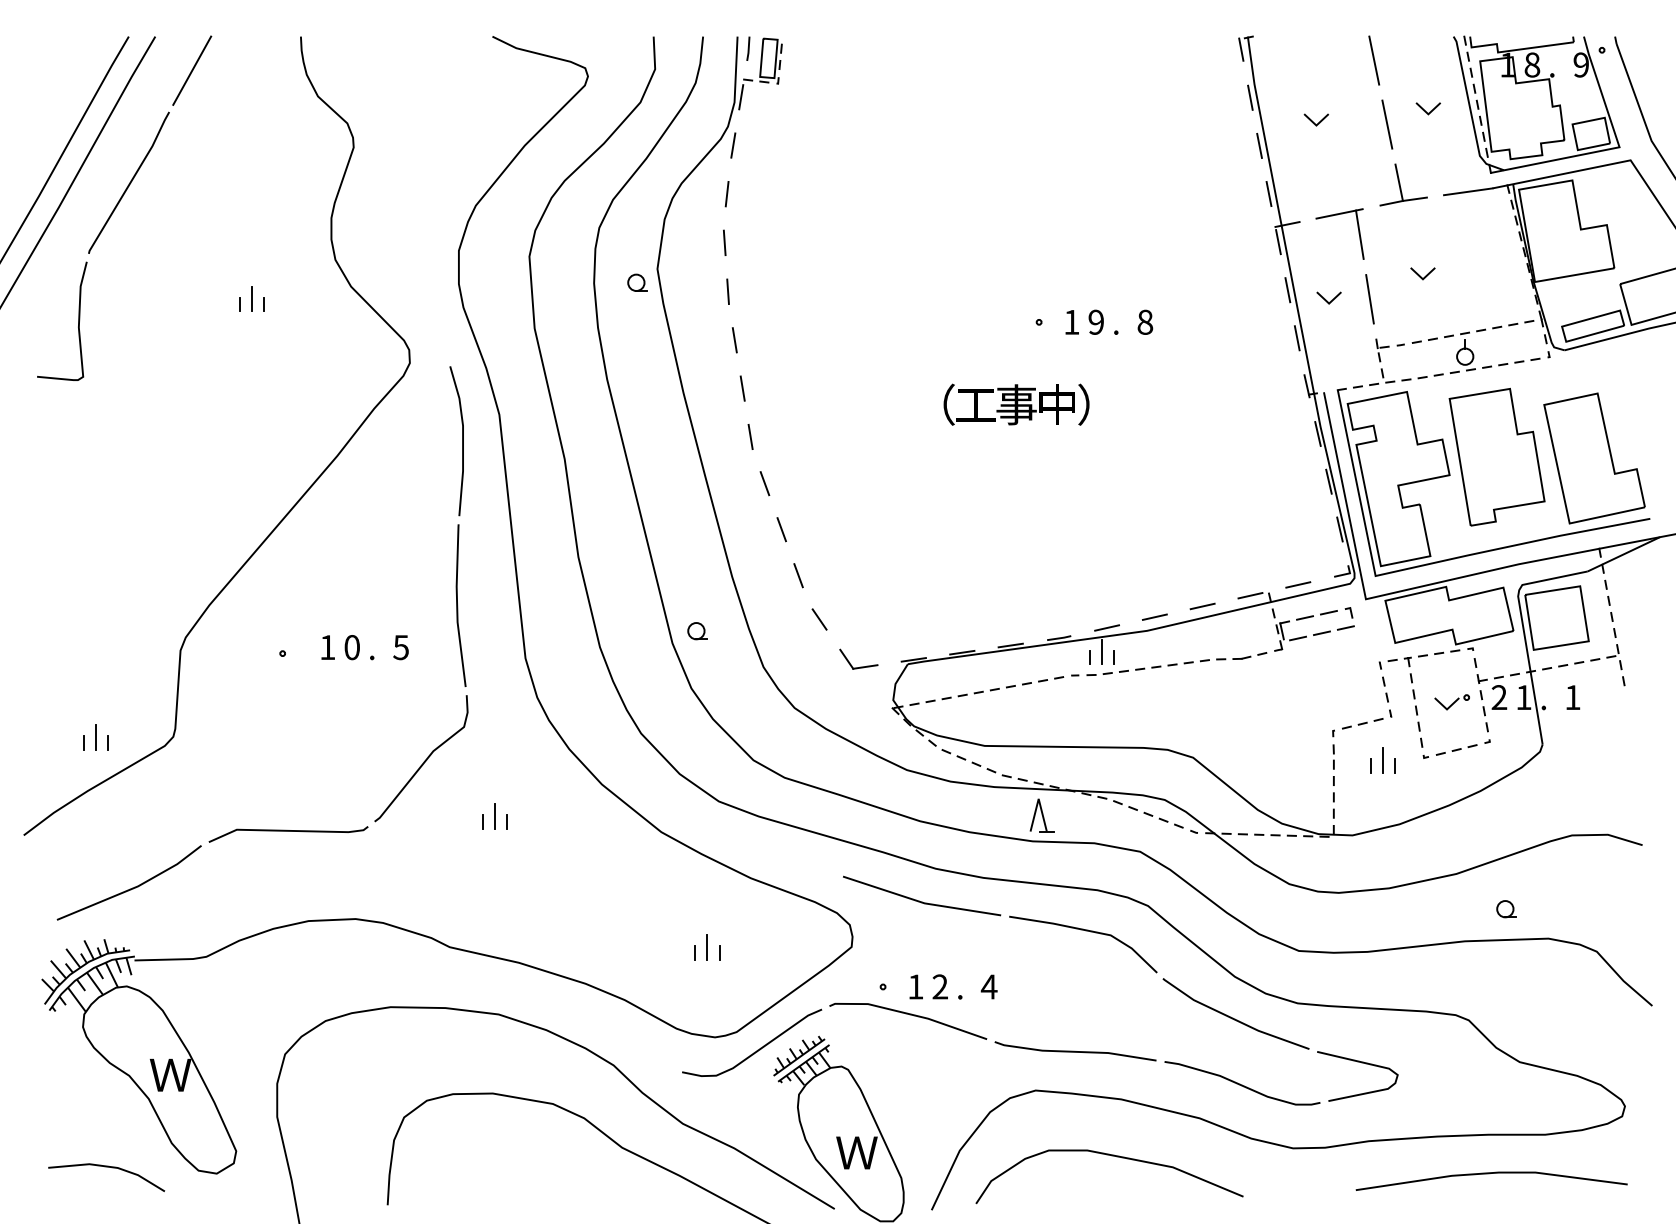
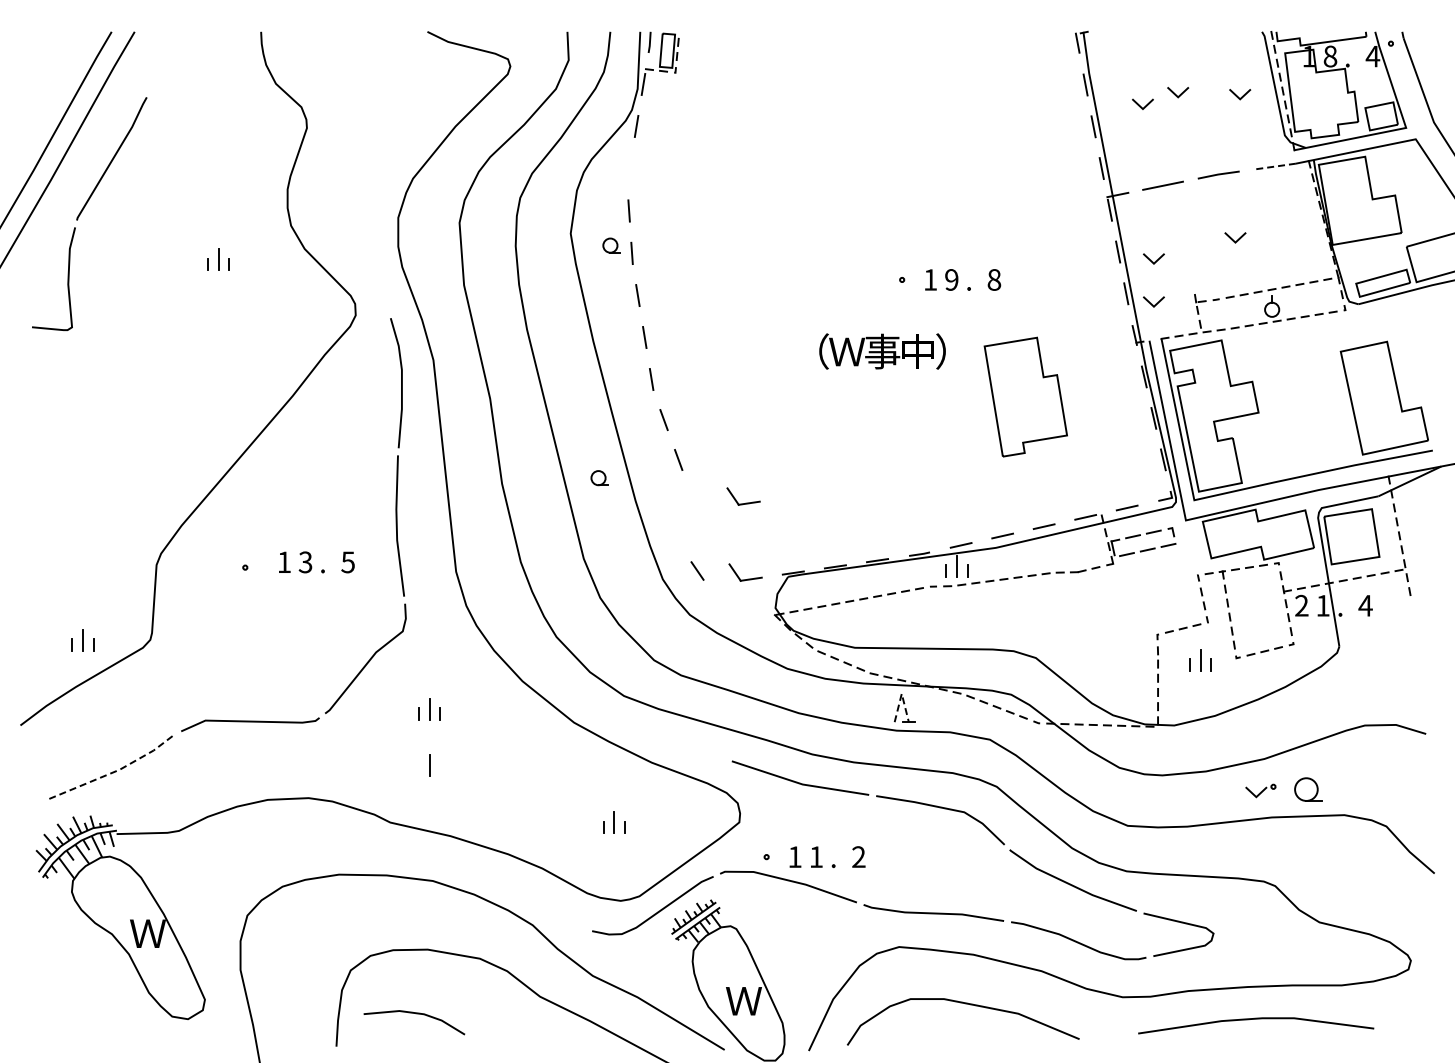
line: (1373, 60) -> (1192, 52), removed
text: (1580, 64) -> (1372, 56), 9 -> 4
line: (191, 70) -> (166, 61), removed
line: (1359, 107) -> (1180, 93), added
line: (1387, 124) -> (1204, 108), removed
line: (1398, 182) -> (1214, 158), removed
line: (1467, 191) -> (1274, 166), solid -> dashed
line: (727, 193) -> (631, 168), removed
line: (1359, 234) -> (1180, 203), removed
part: (637, 282) -> (611, 245), moved
line: (1370, 298) -> (1189, 259), removed
line: (1326, 349) -> (1151, 303), added
text: (976, 404) -> (847, 351), 工 -> Ｗ
part: (1496, 456) -> (1025, 396), moved
line: (797, 575) -> (692, 499), removed
part: (858, 578) -> (745, 502), added
line: (819, 618) -> (697, 570), moved
part: (697, 631) -> (599, 478), moved
text: (352, 647) -> (305, 562), 0 -> 3
text: (1572, 697) -> (1365, 605), 1 -> 4
part: (1451, 701) -> (1260, 790), moved
line: (1038, 798) -> (901, 693), solid -> dashed
line: (494, 881) -> (429, 765), added
line: (134, 888) -> (116, 771), solid -> dashed
part: (1505, 909) -> (1307, 789), size x1.6
text: (939, 986) -> (815, 856), 2 -> 1
text: (988, 986) -> (858, 856), 4 -> 2
line: (109, 1168) -> (416, 1014), moved
line: (1492, 1173) -> (1256, 1019), moved

